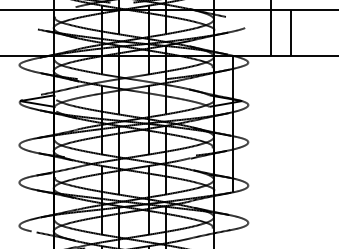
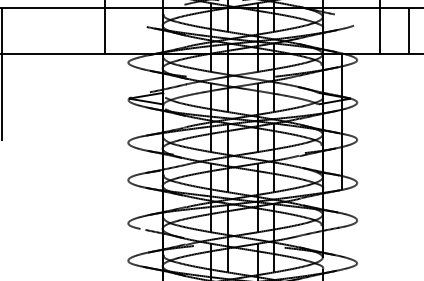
line: (290, 32) -> (409, 30), moved

